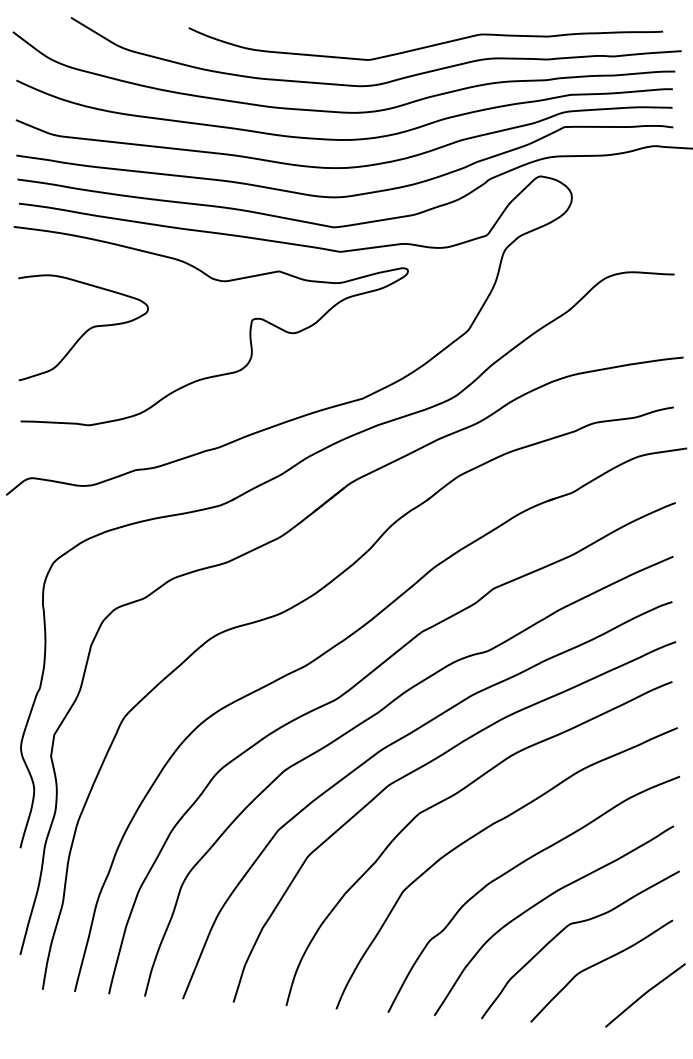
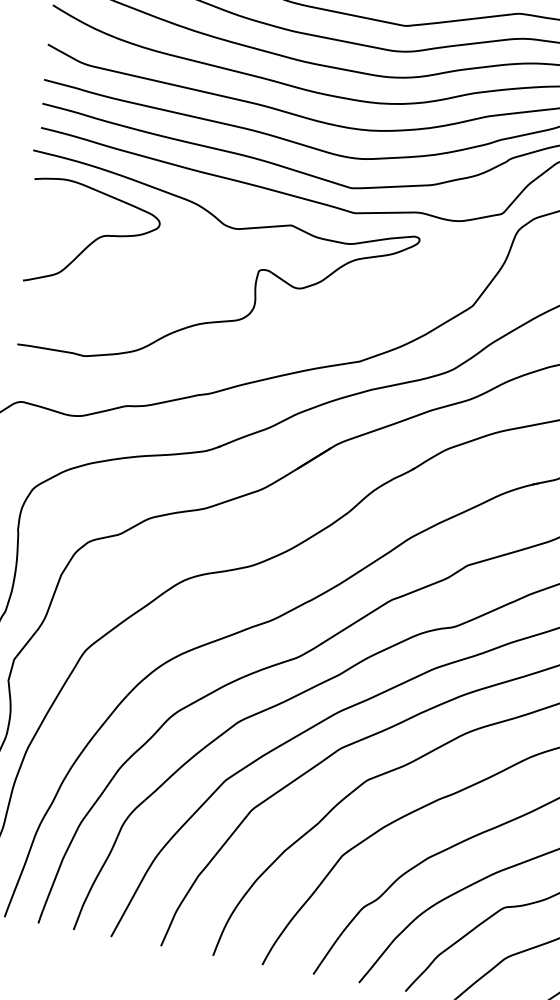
curve: (86, 330) -> (96, 238), moved

